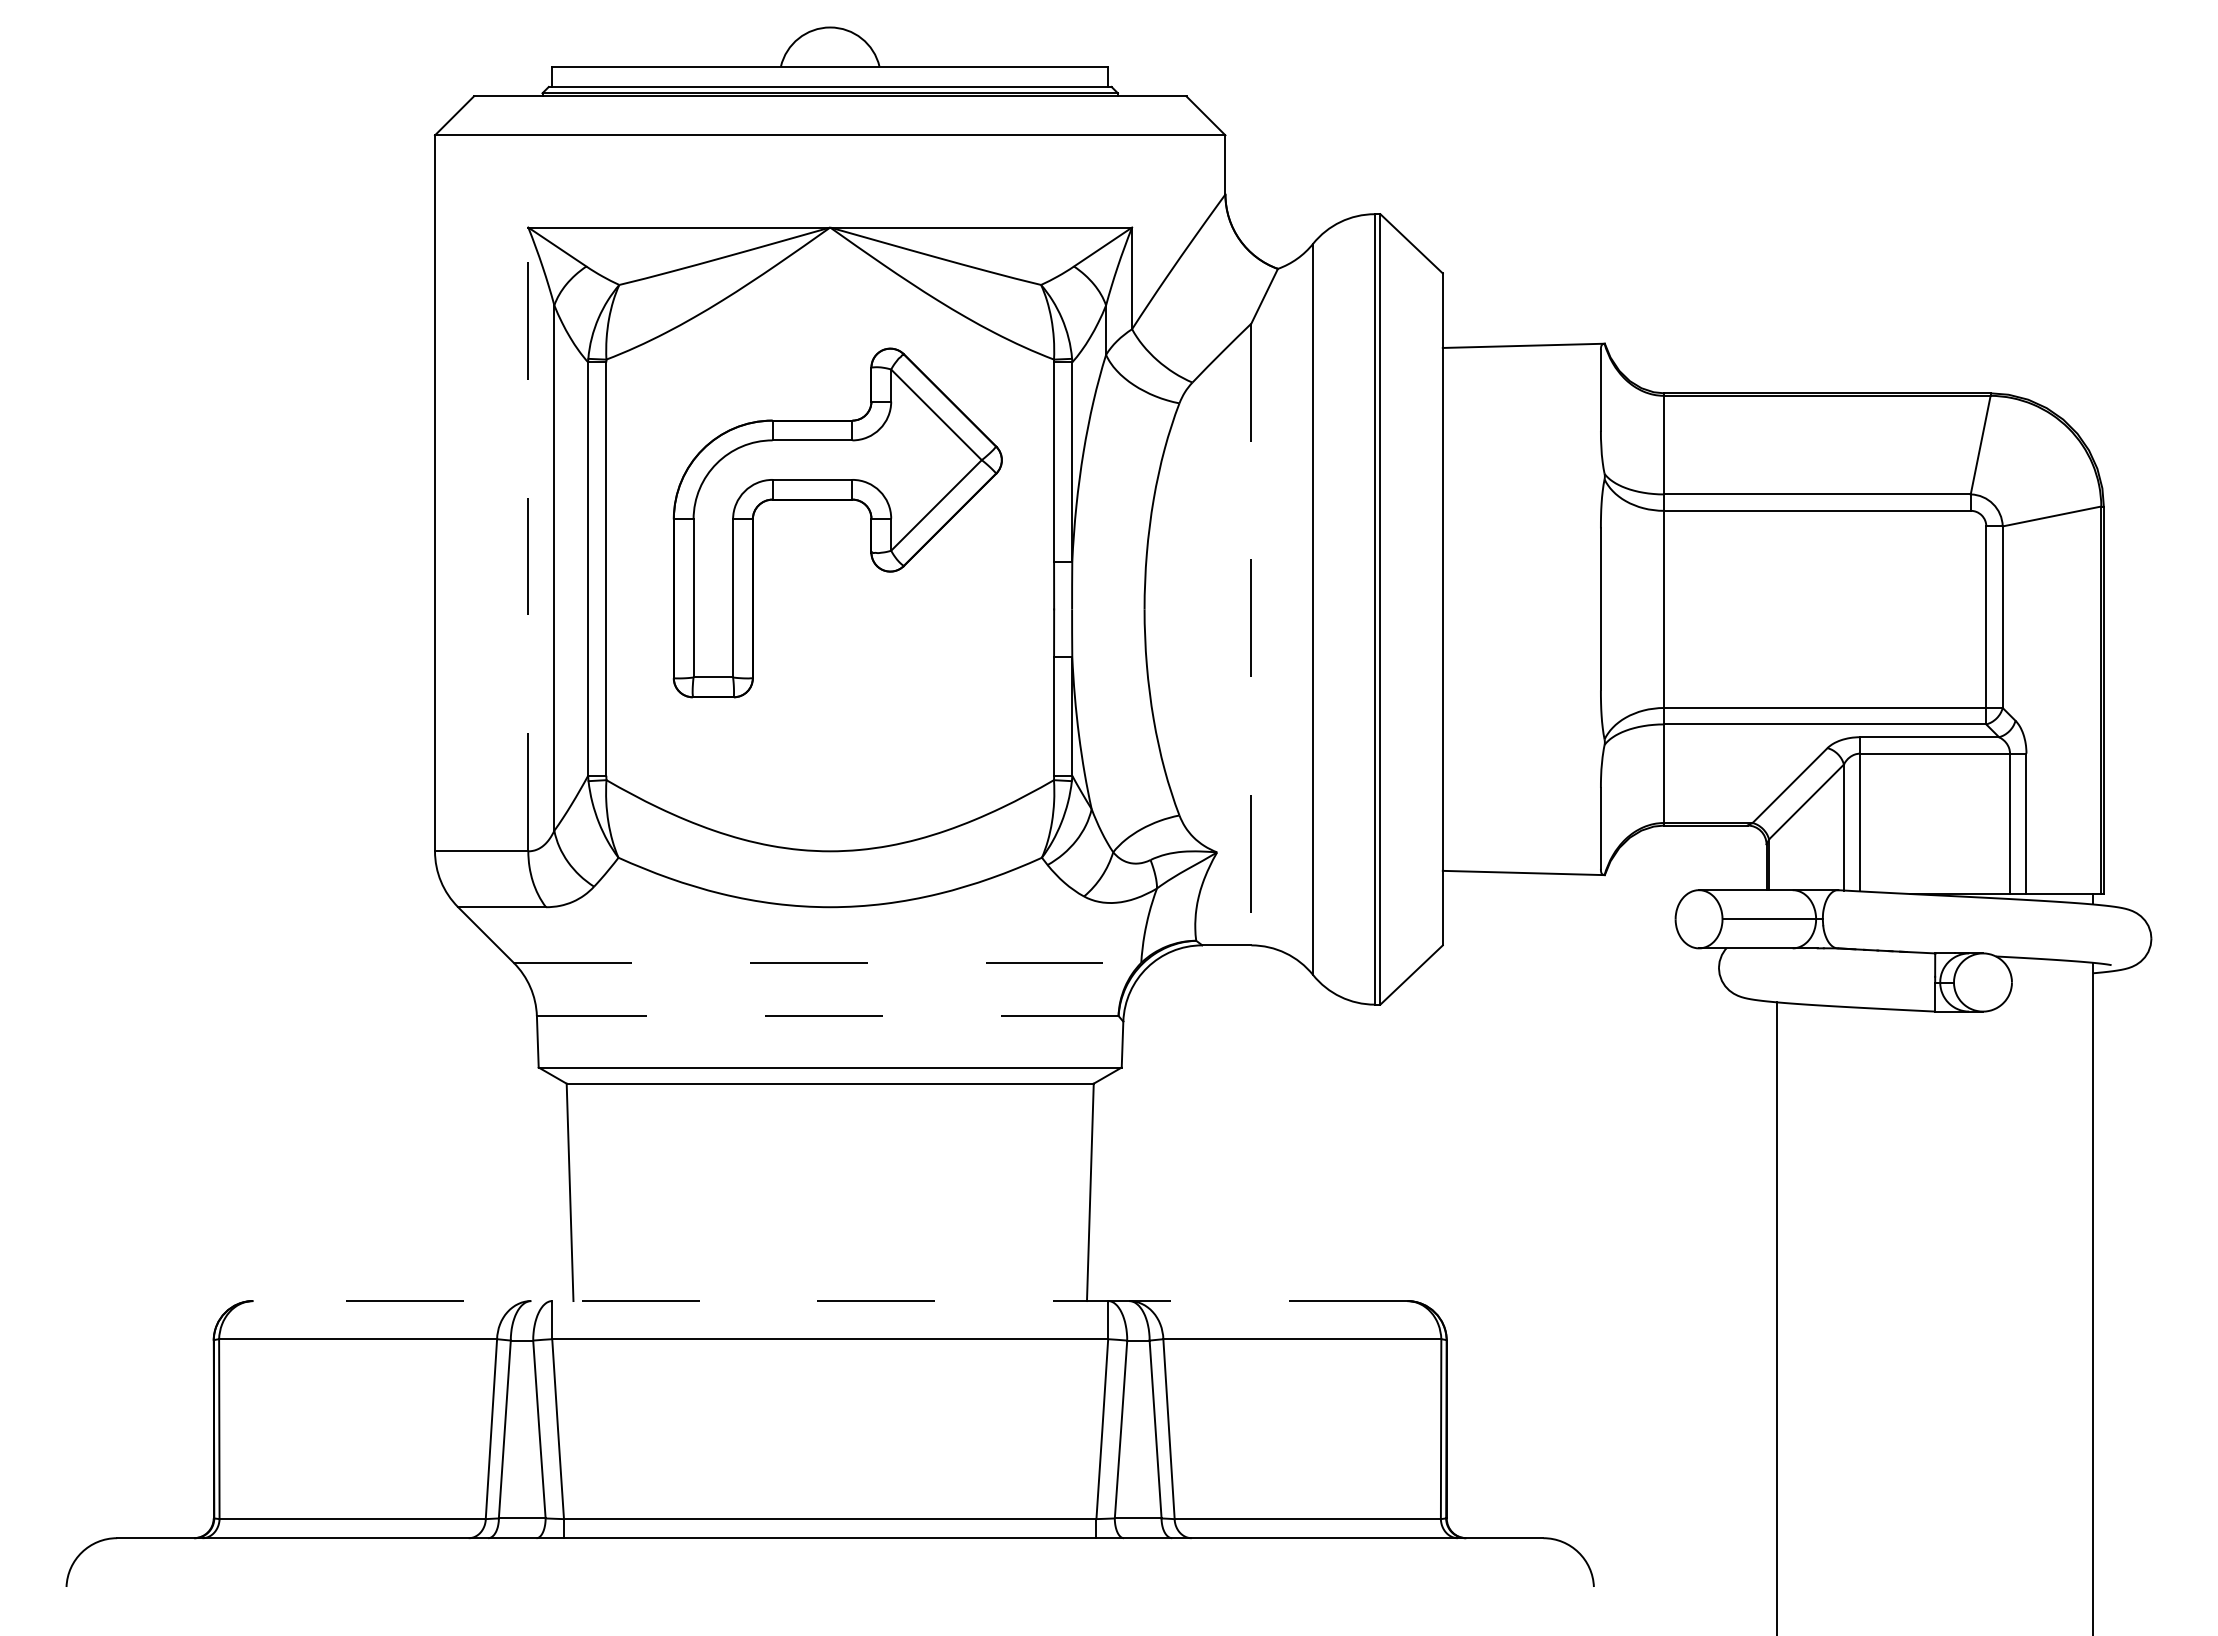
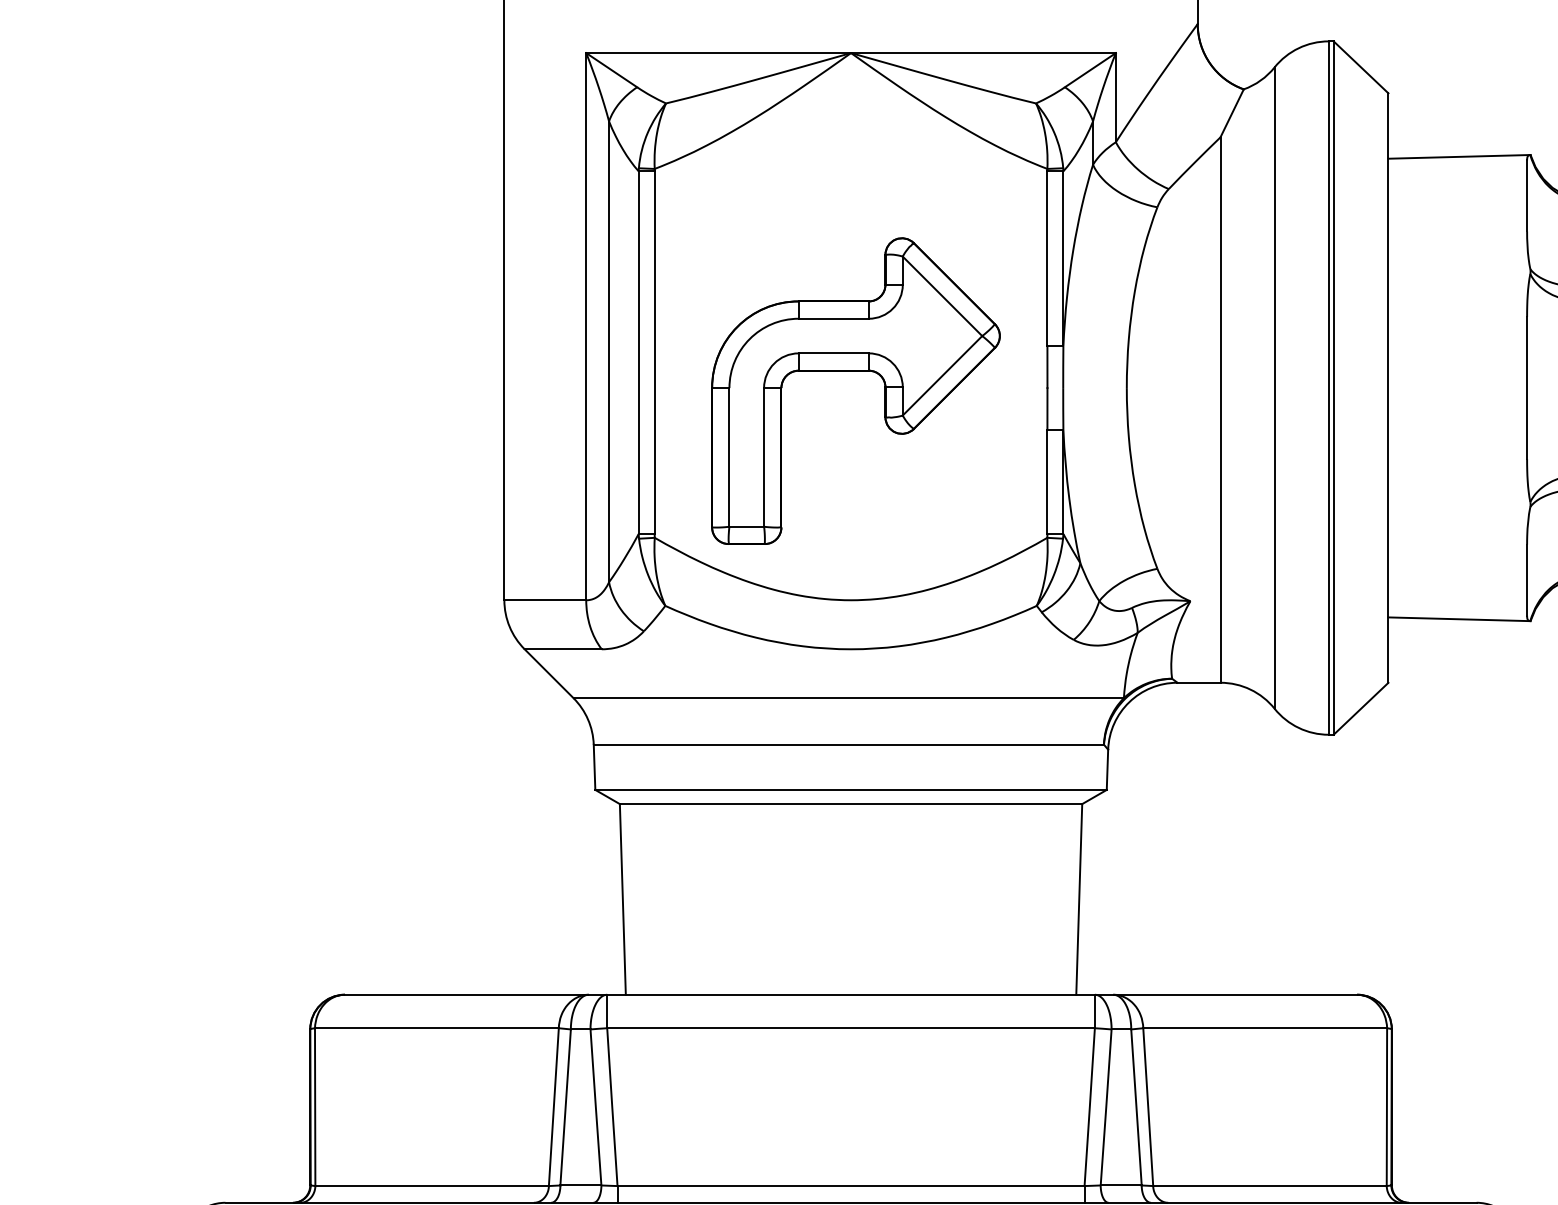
part: (837, 500) -> (855, 371), moved
line: (528, 539) -> (586, 326), dashed -> solid
line: (1251, 634) -> (1220, 410), dashed -> solid
line: (827, 962) -> (848, 697), dashed -> solid
line: (827, 1016) -> (848, 745), dashed -> solid
line: (830, 1301) -> (851, 995), dashed -> solid

